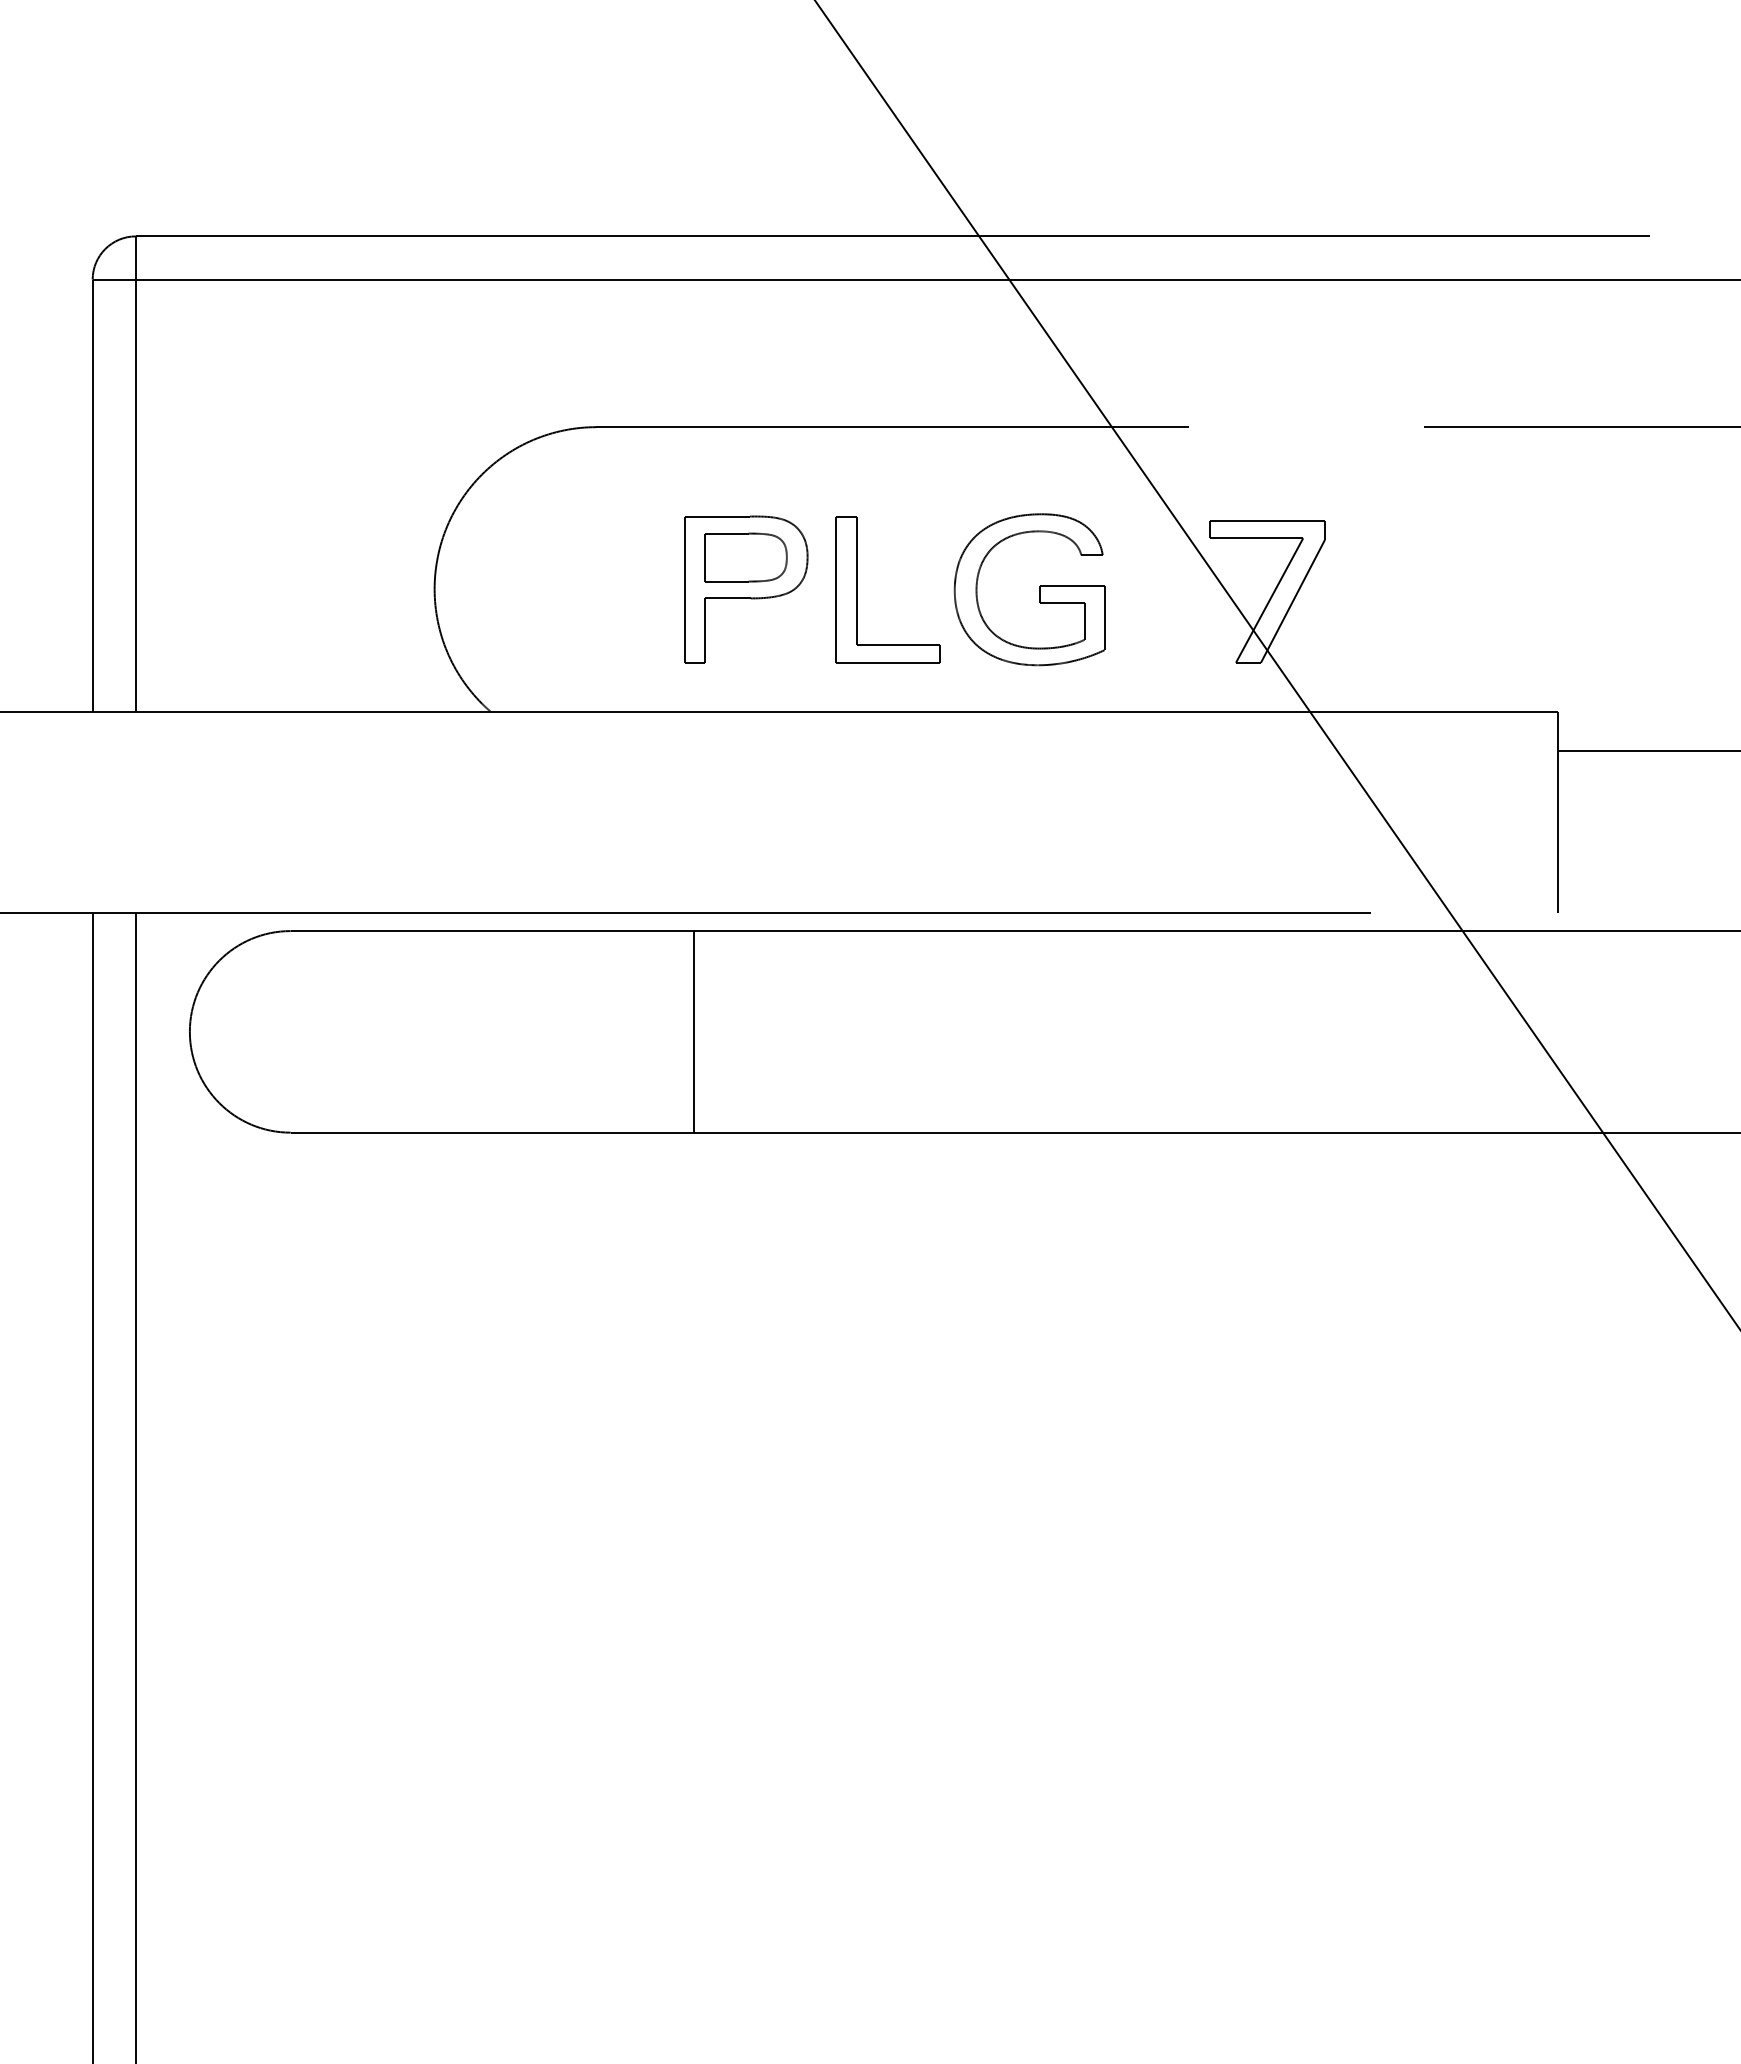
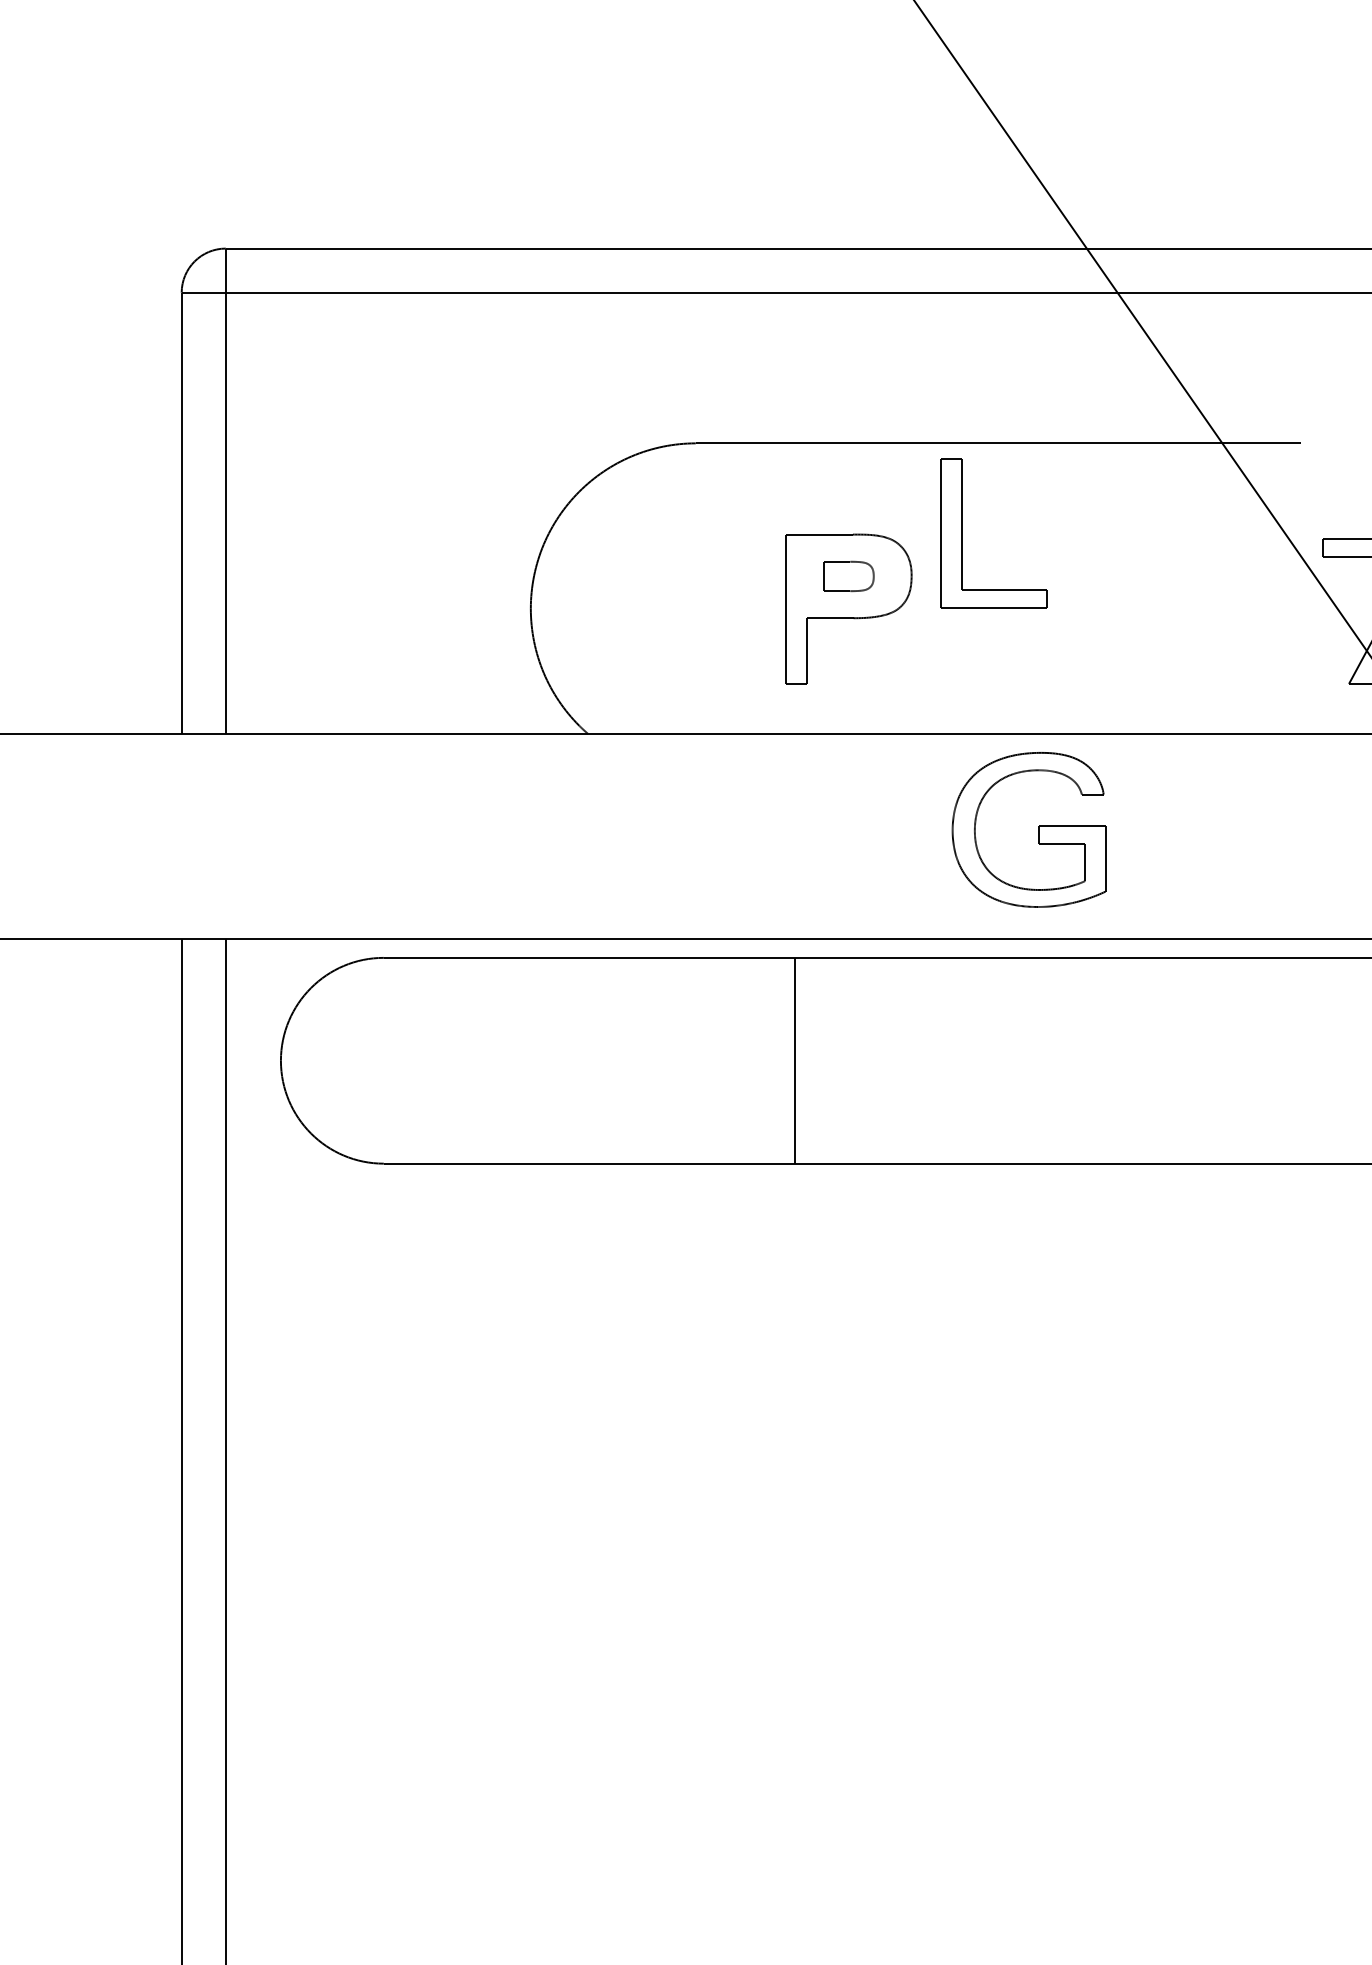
part: (745, 557) -> (848, 576), size x0.6
part: (857, 589) -> (962, 533), moved
part: (1039, 589) -> (1039, 829), moved

